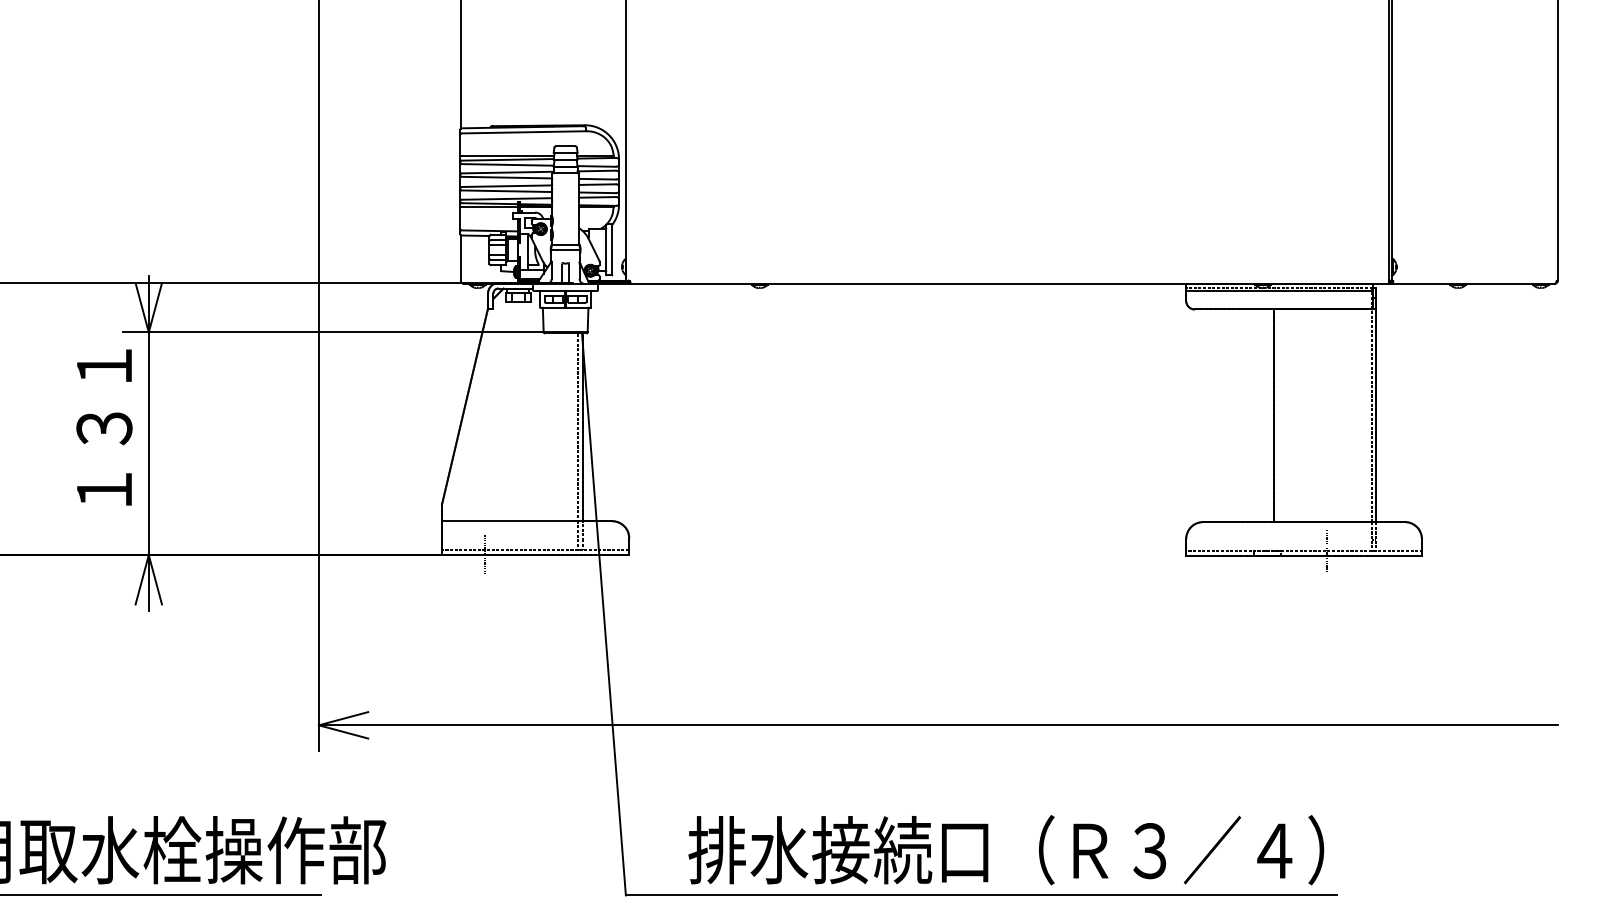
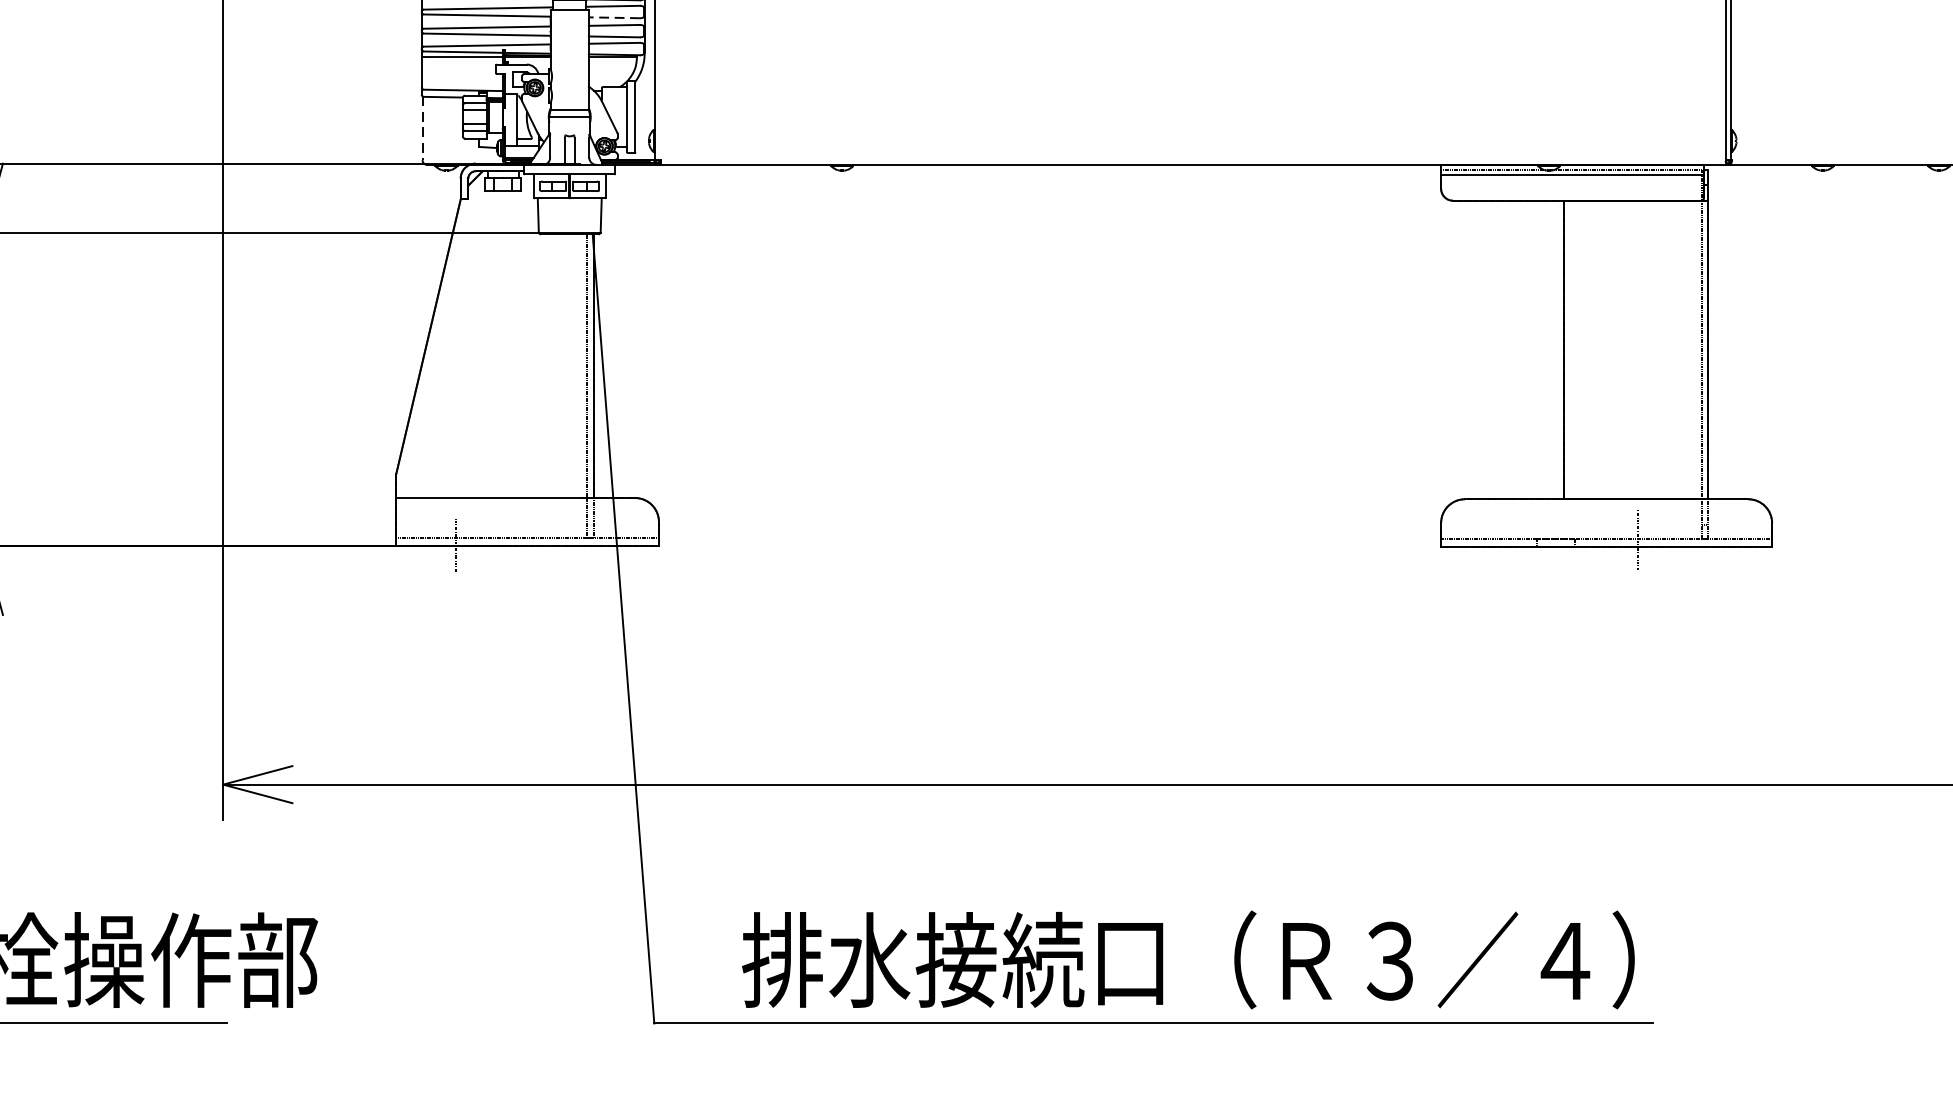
line: (596, 179) -> (613, 18), solid -> dashed
line: (460, 257) -> (422, 127), solid -> dashed

